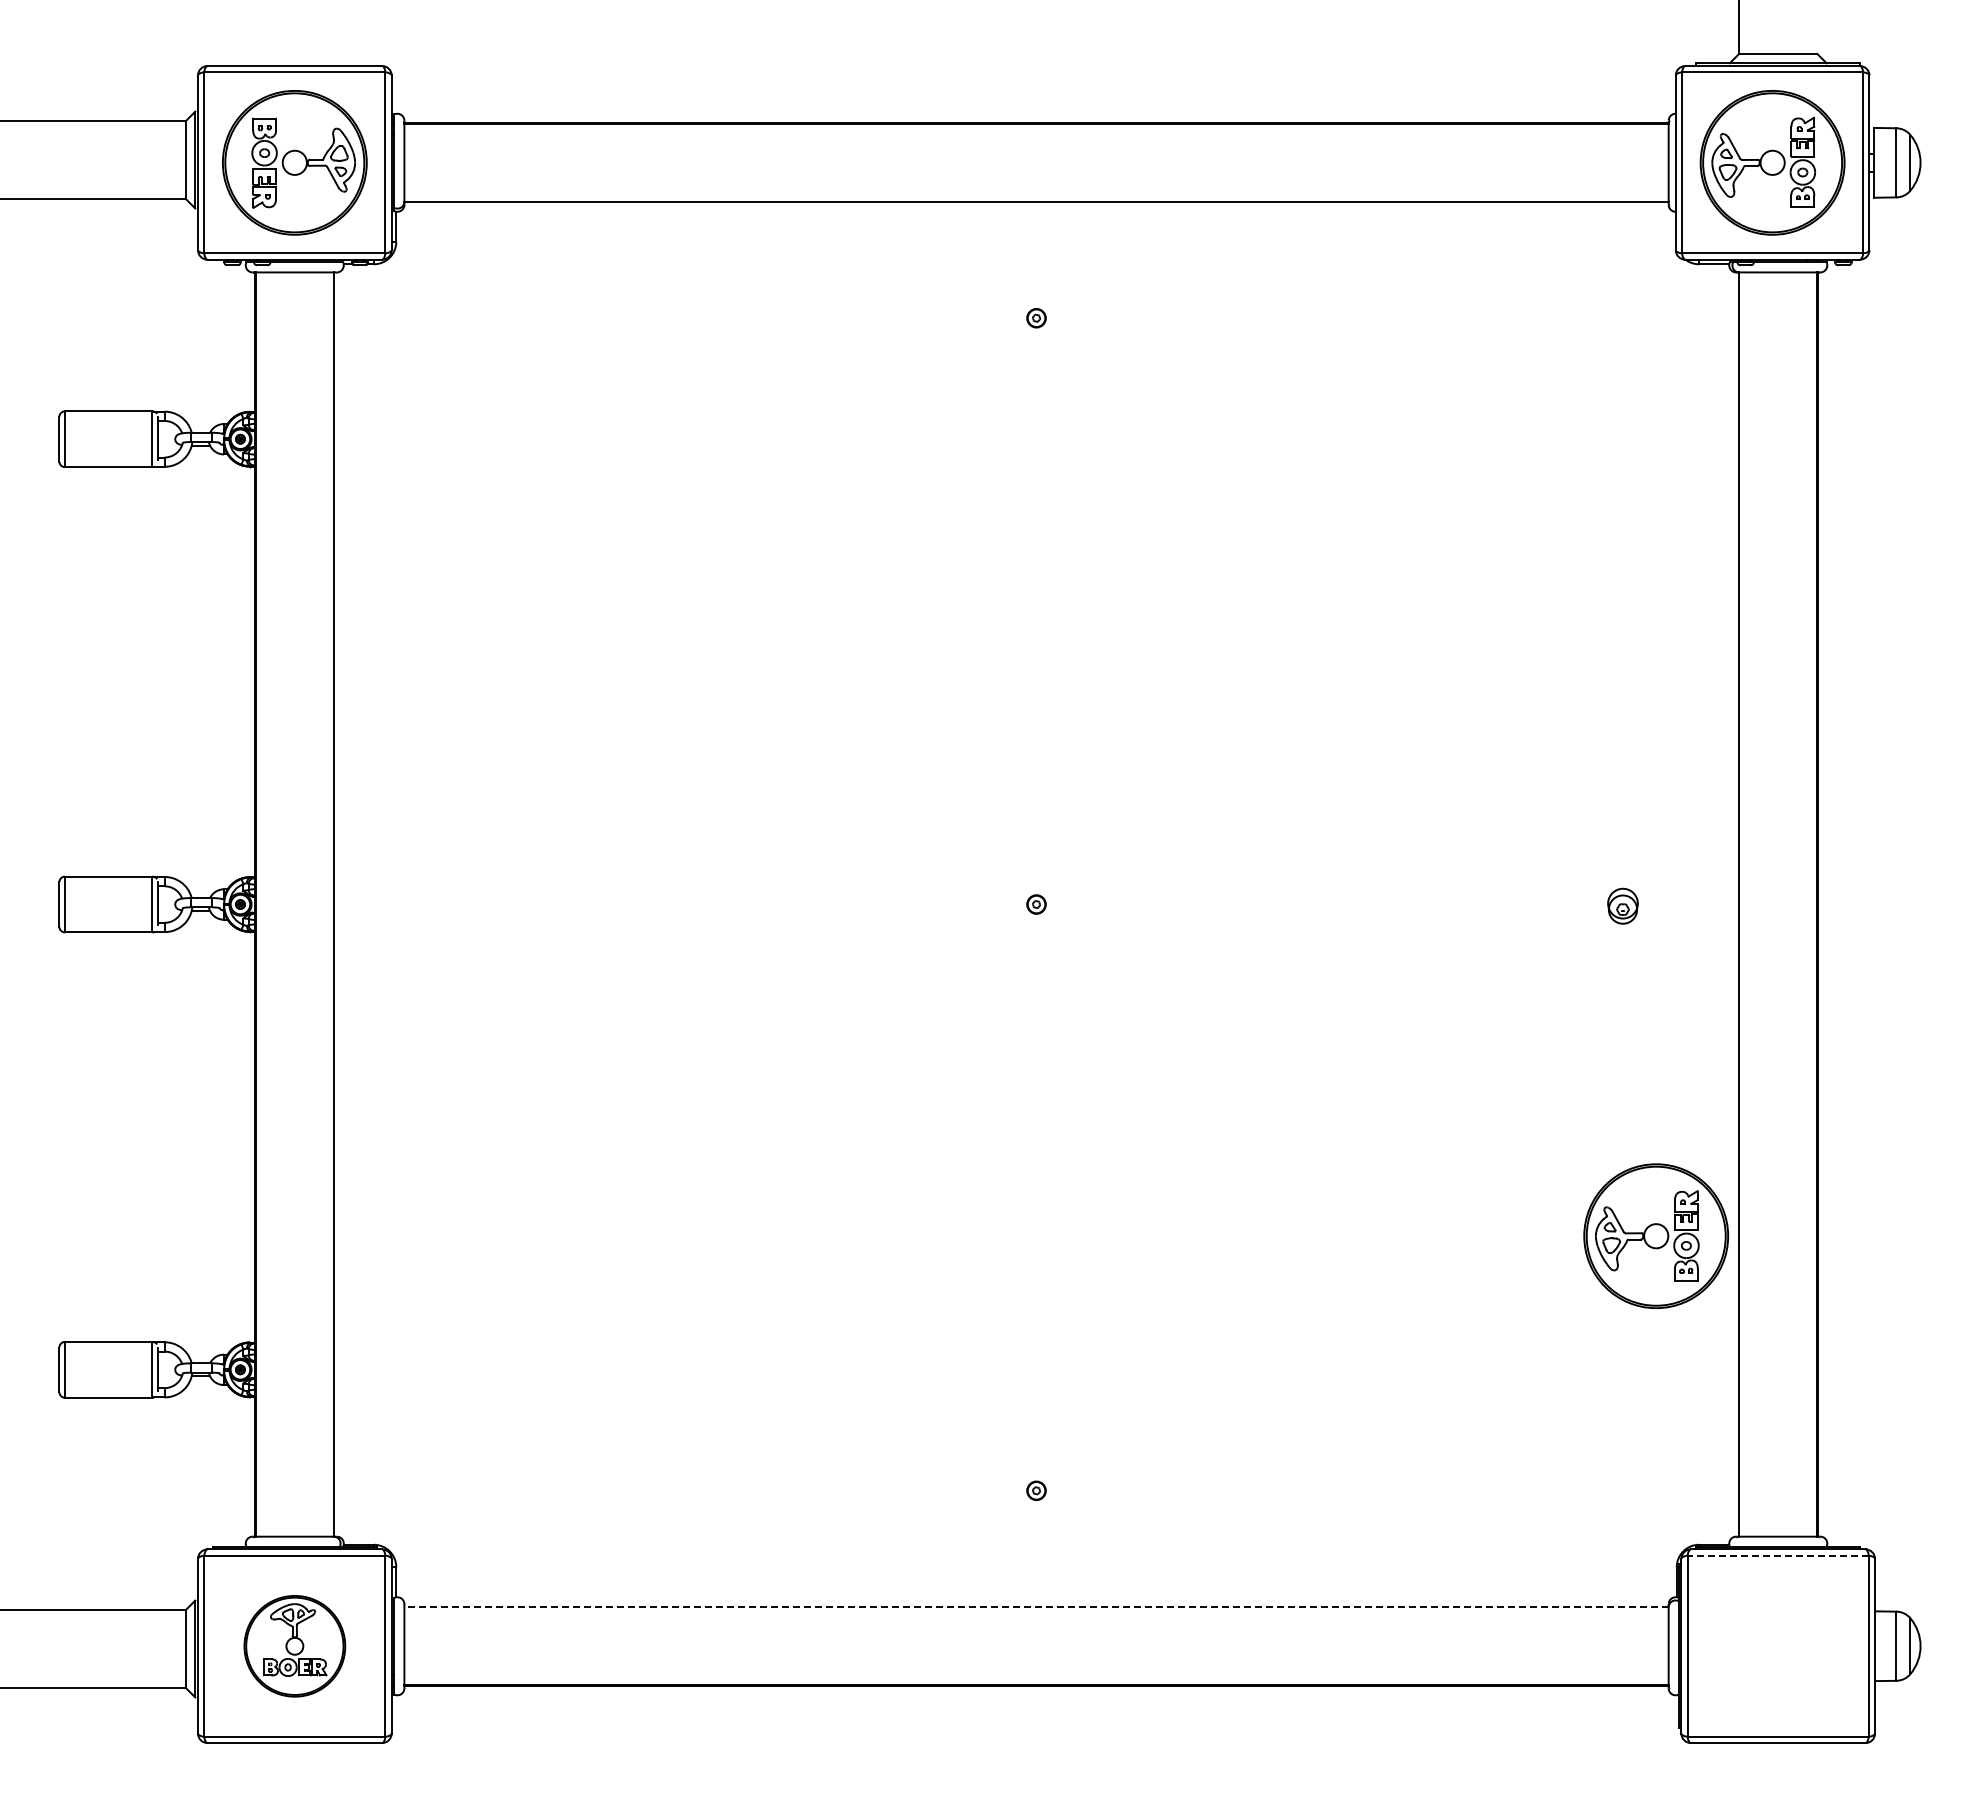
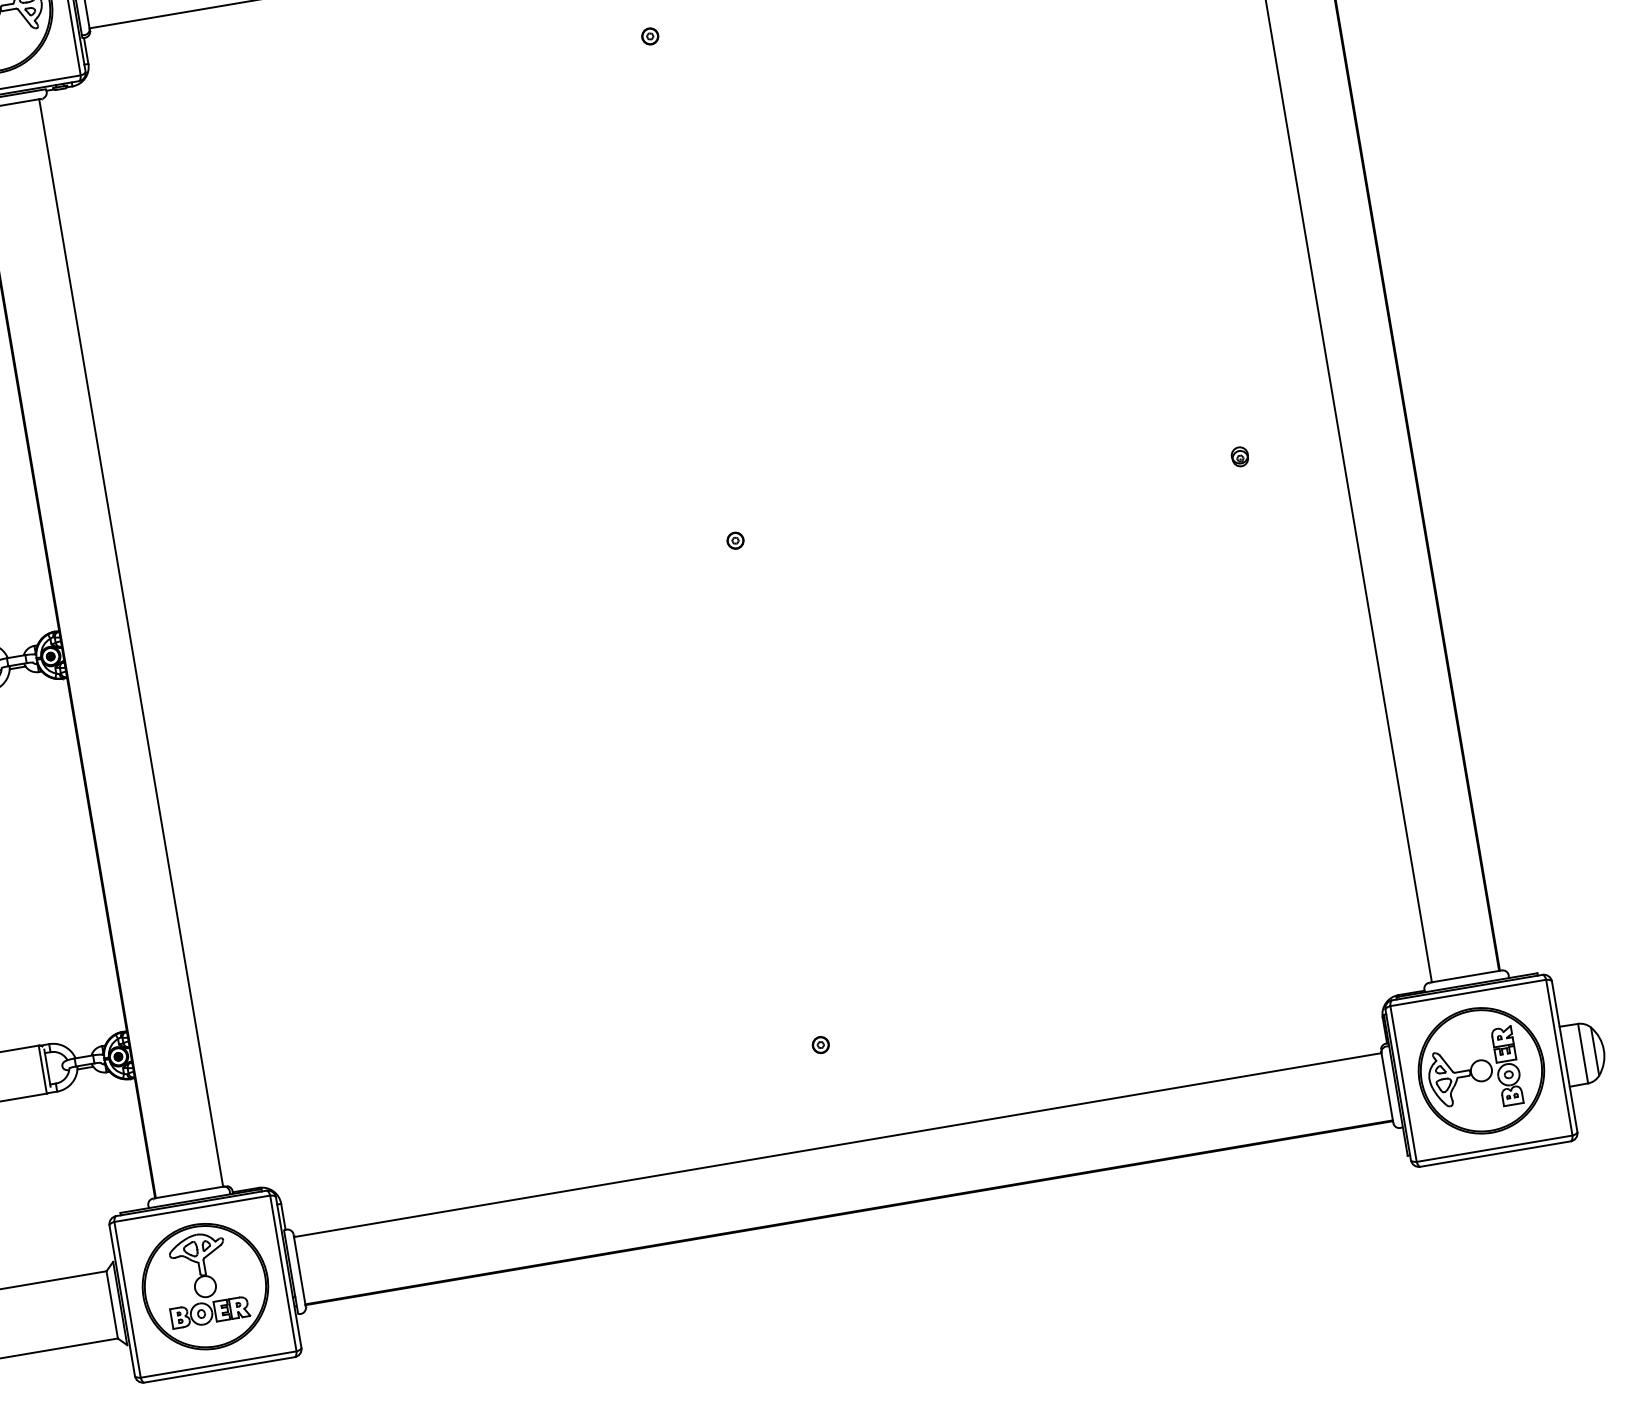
part: (1622, 905) -> (1239, 456), size x0.62
part: (1656, 1236) -> (1481, 1071), moved
line: (1778, 1555) -> (1468, 992), dashed -> solid
line: (1036, 1607) -> (837, 1145), dashed -> solid
part: (294, 1646) -> (205, 1286), size x1.43

